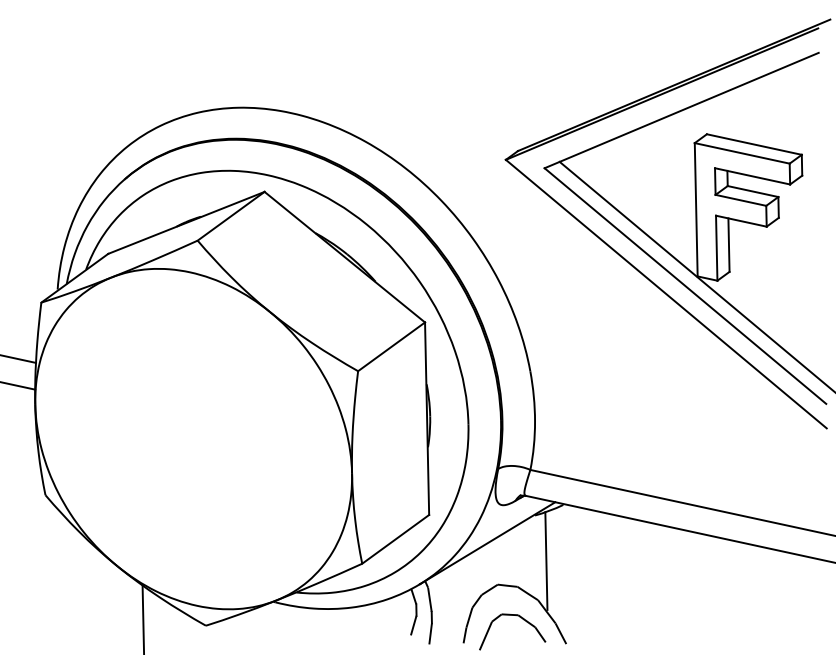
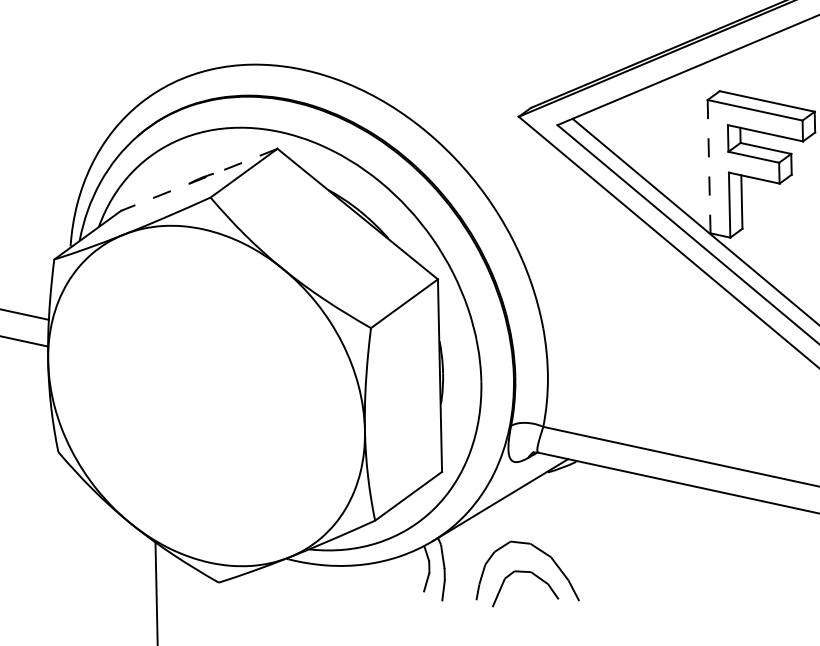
line: (696, 209) -> (709, 166), solid -> dashed
line: (185, 223) -> (198, 180), solid -> dashed
line: (546, 560) -> (559, 517), removed

